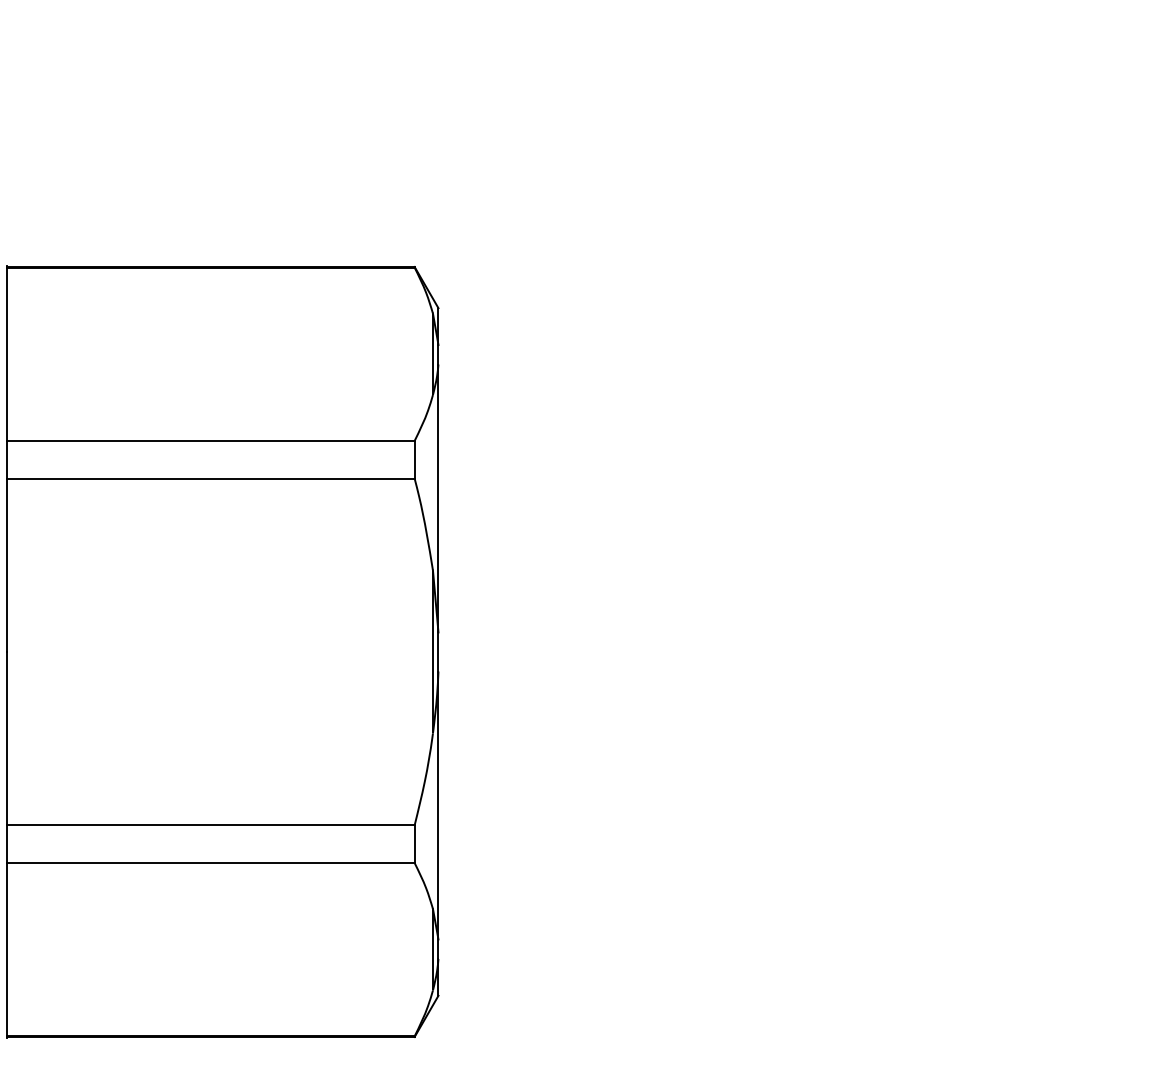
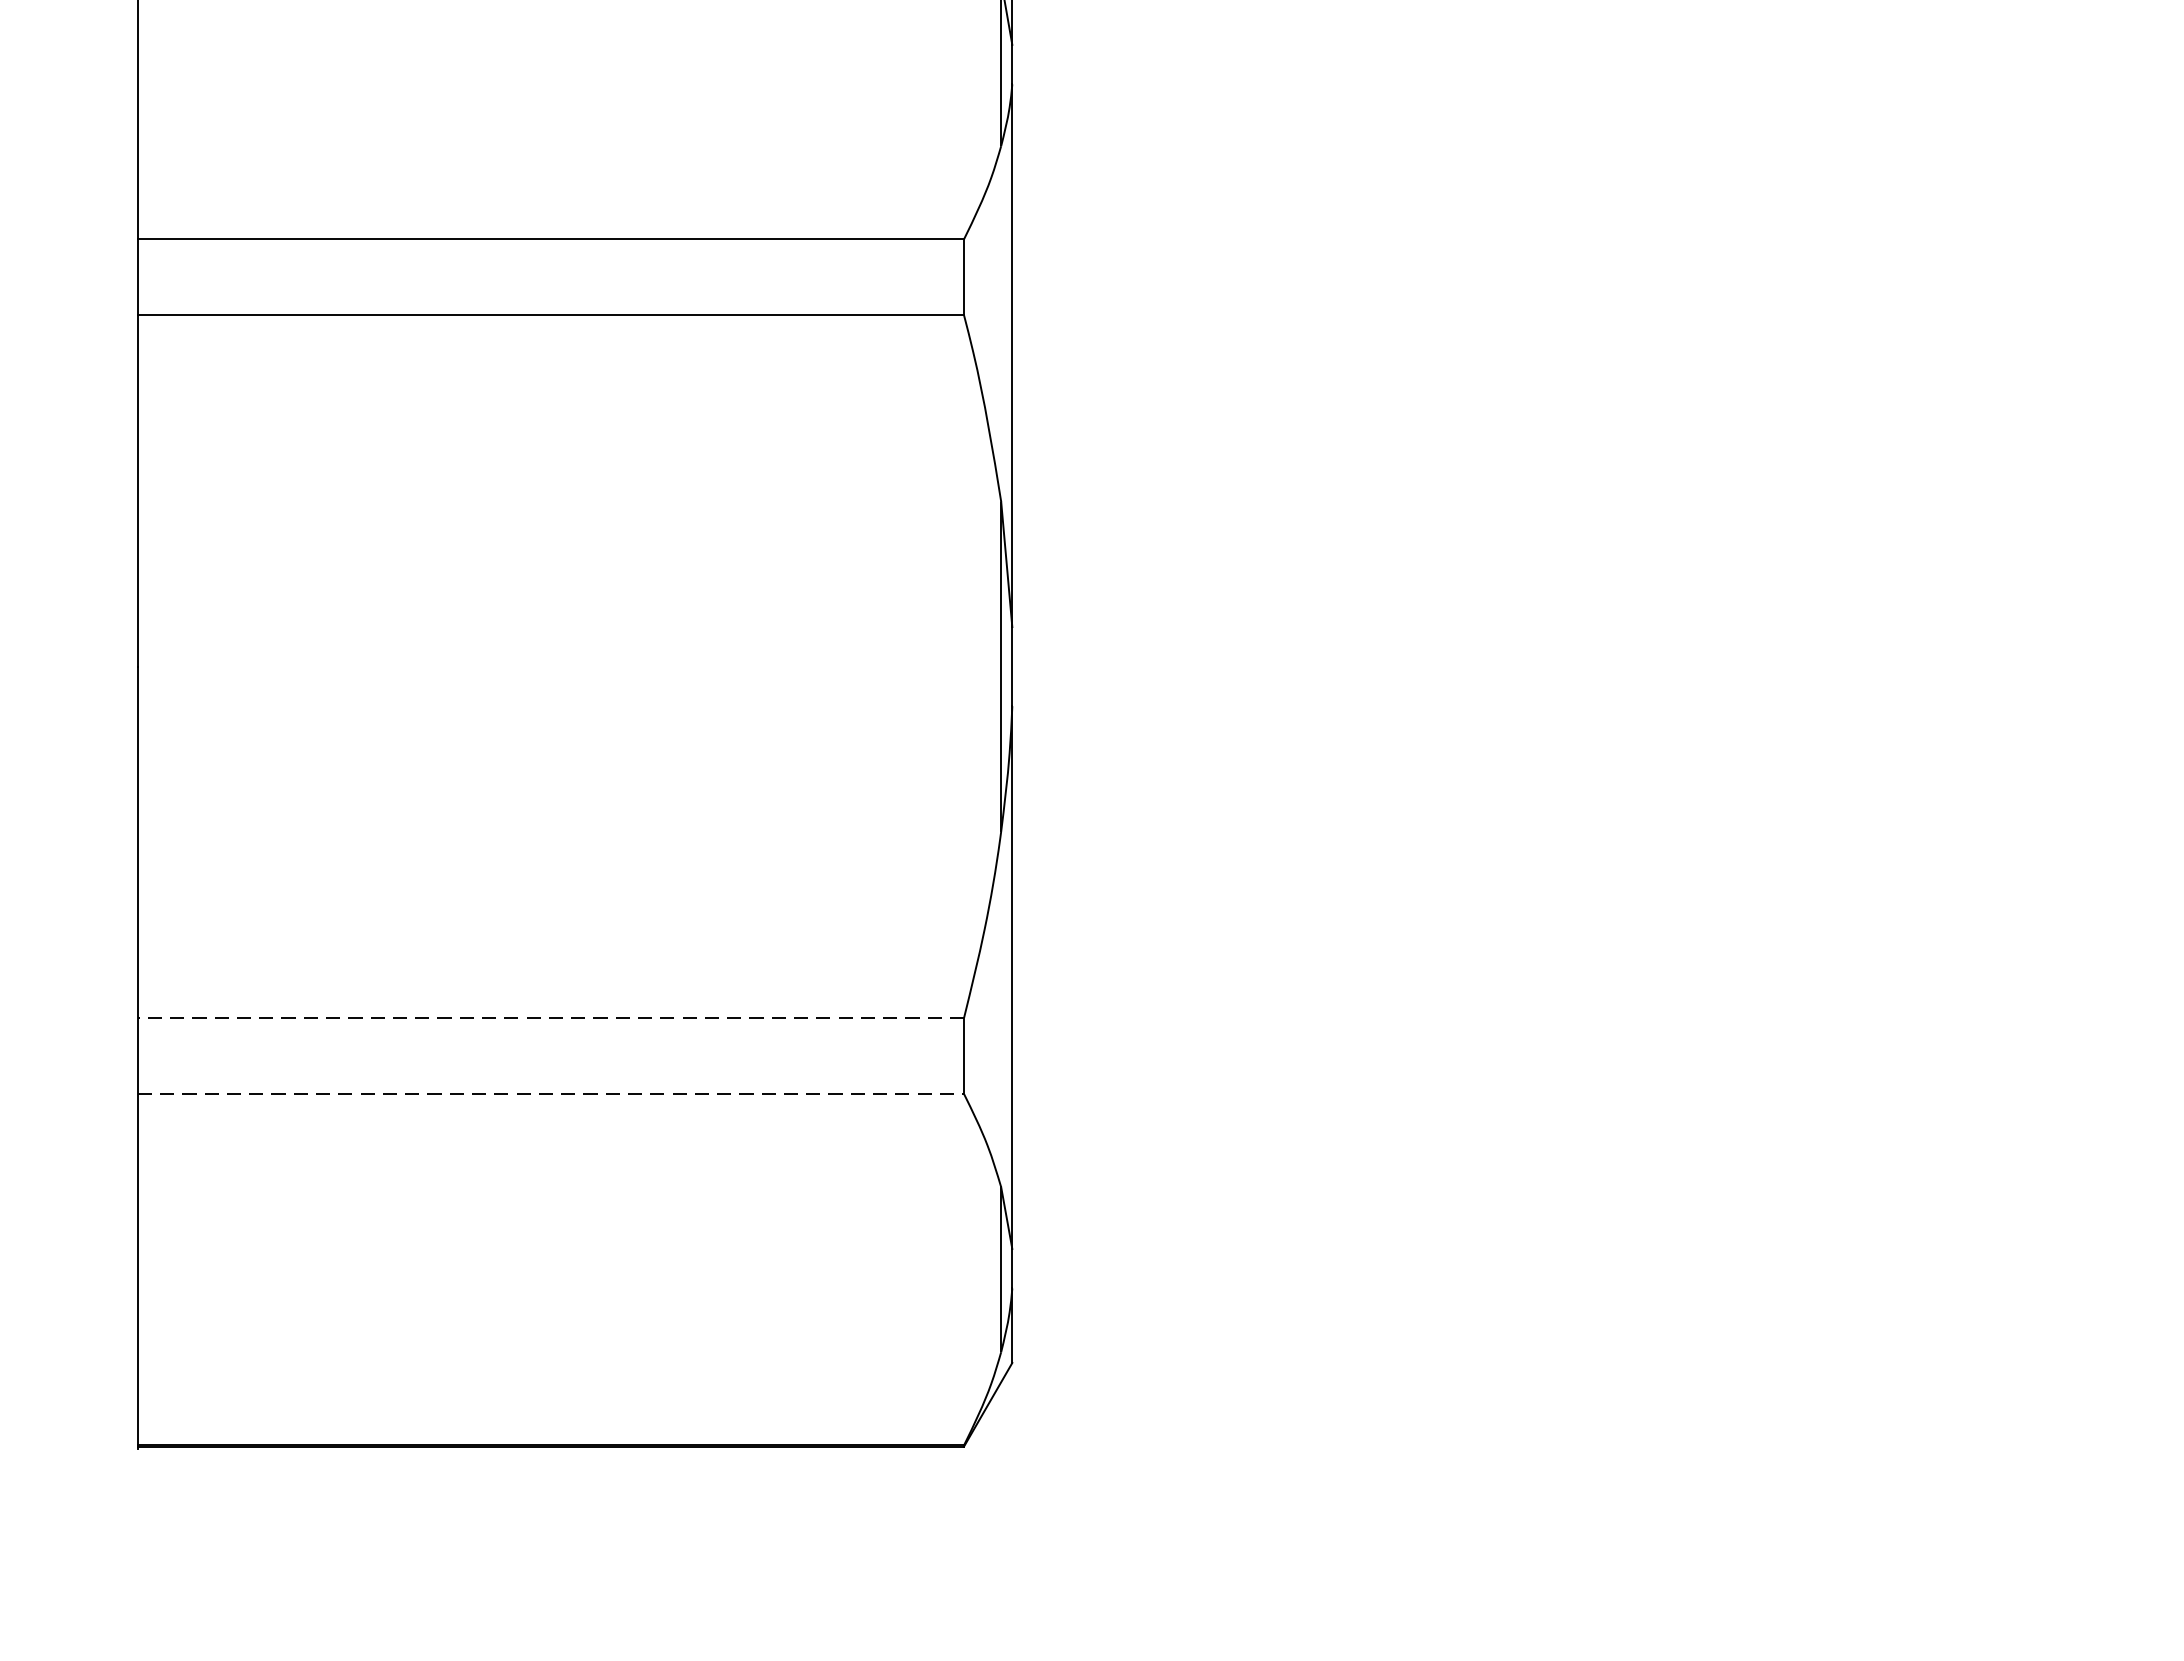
line: (210, 825) -> (550, 1018), solid -> dashed
line: (210, 863) -> (550, 1095), solid -> dashed

